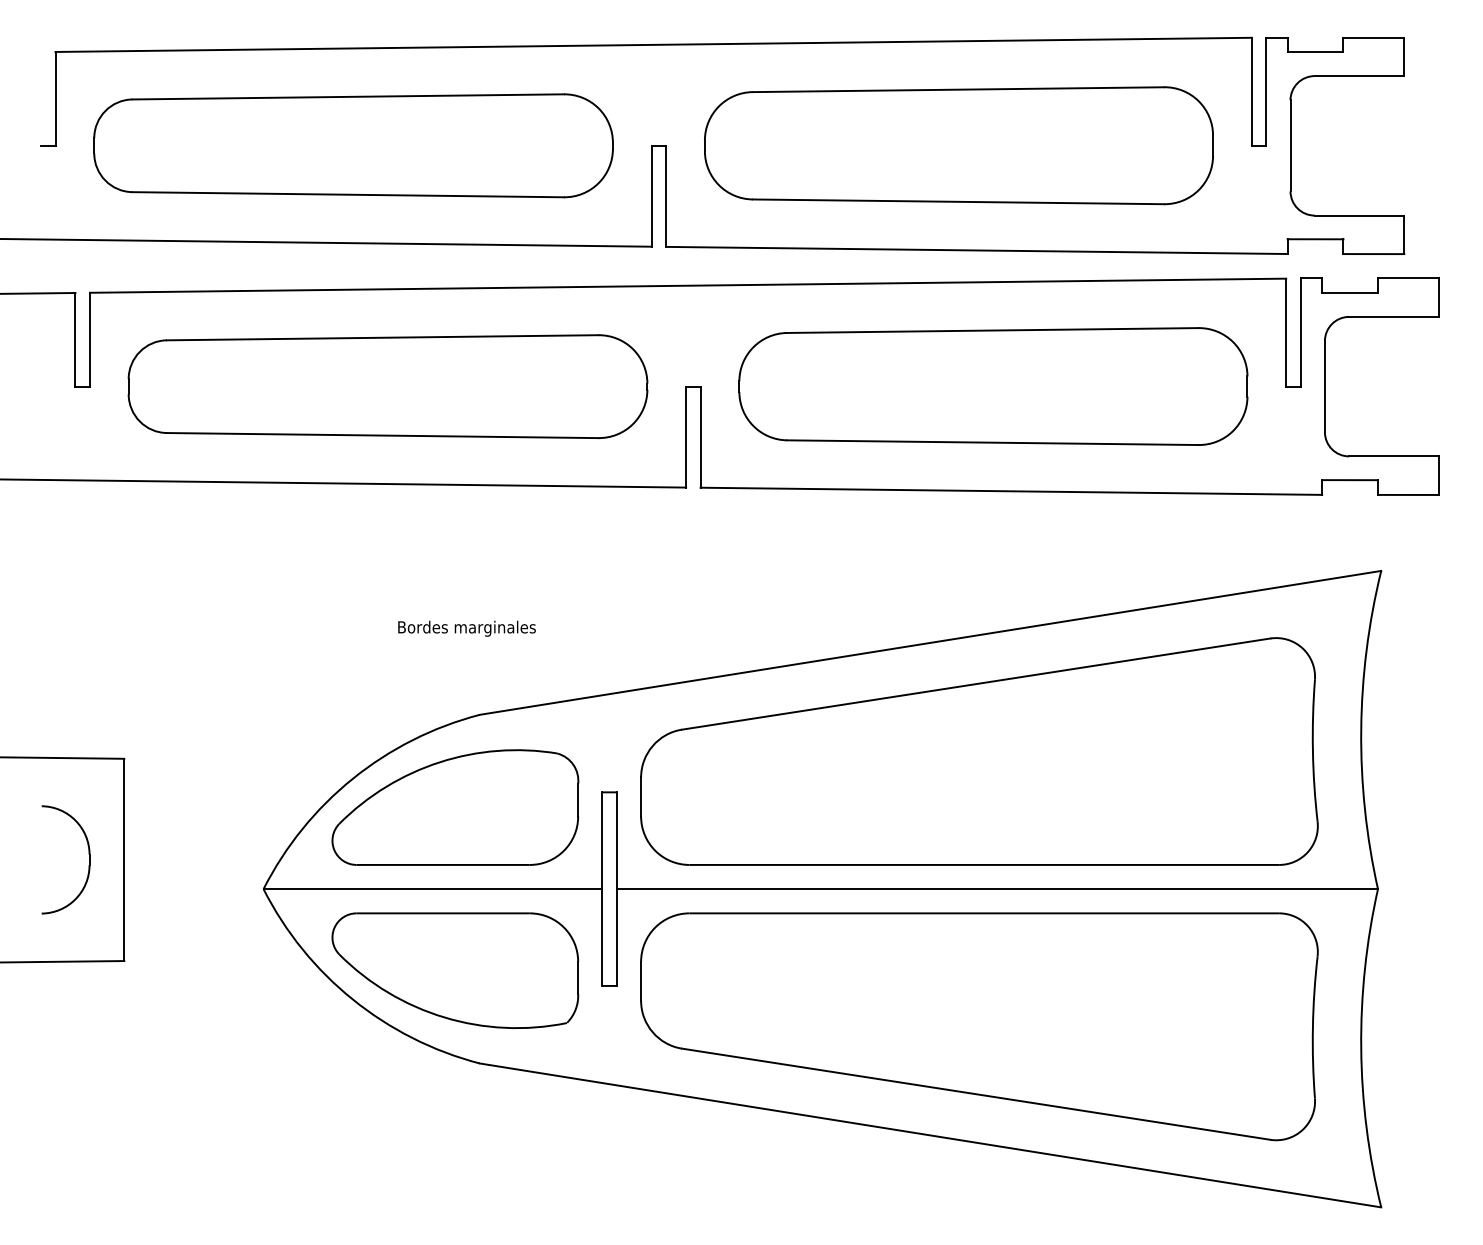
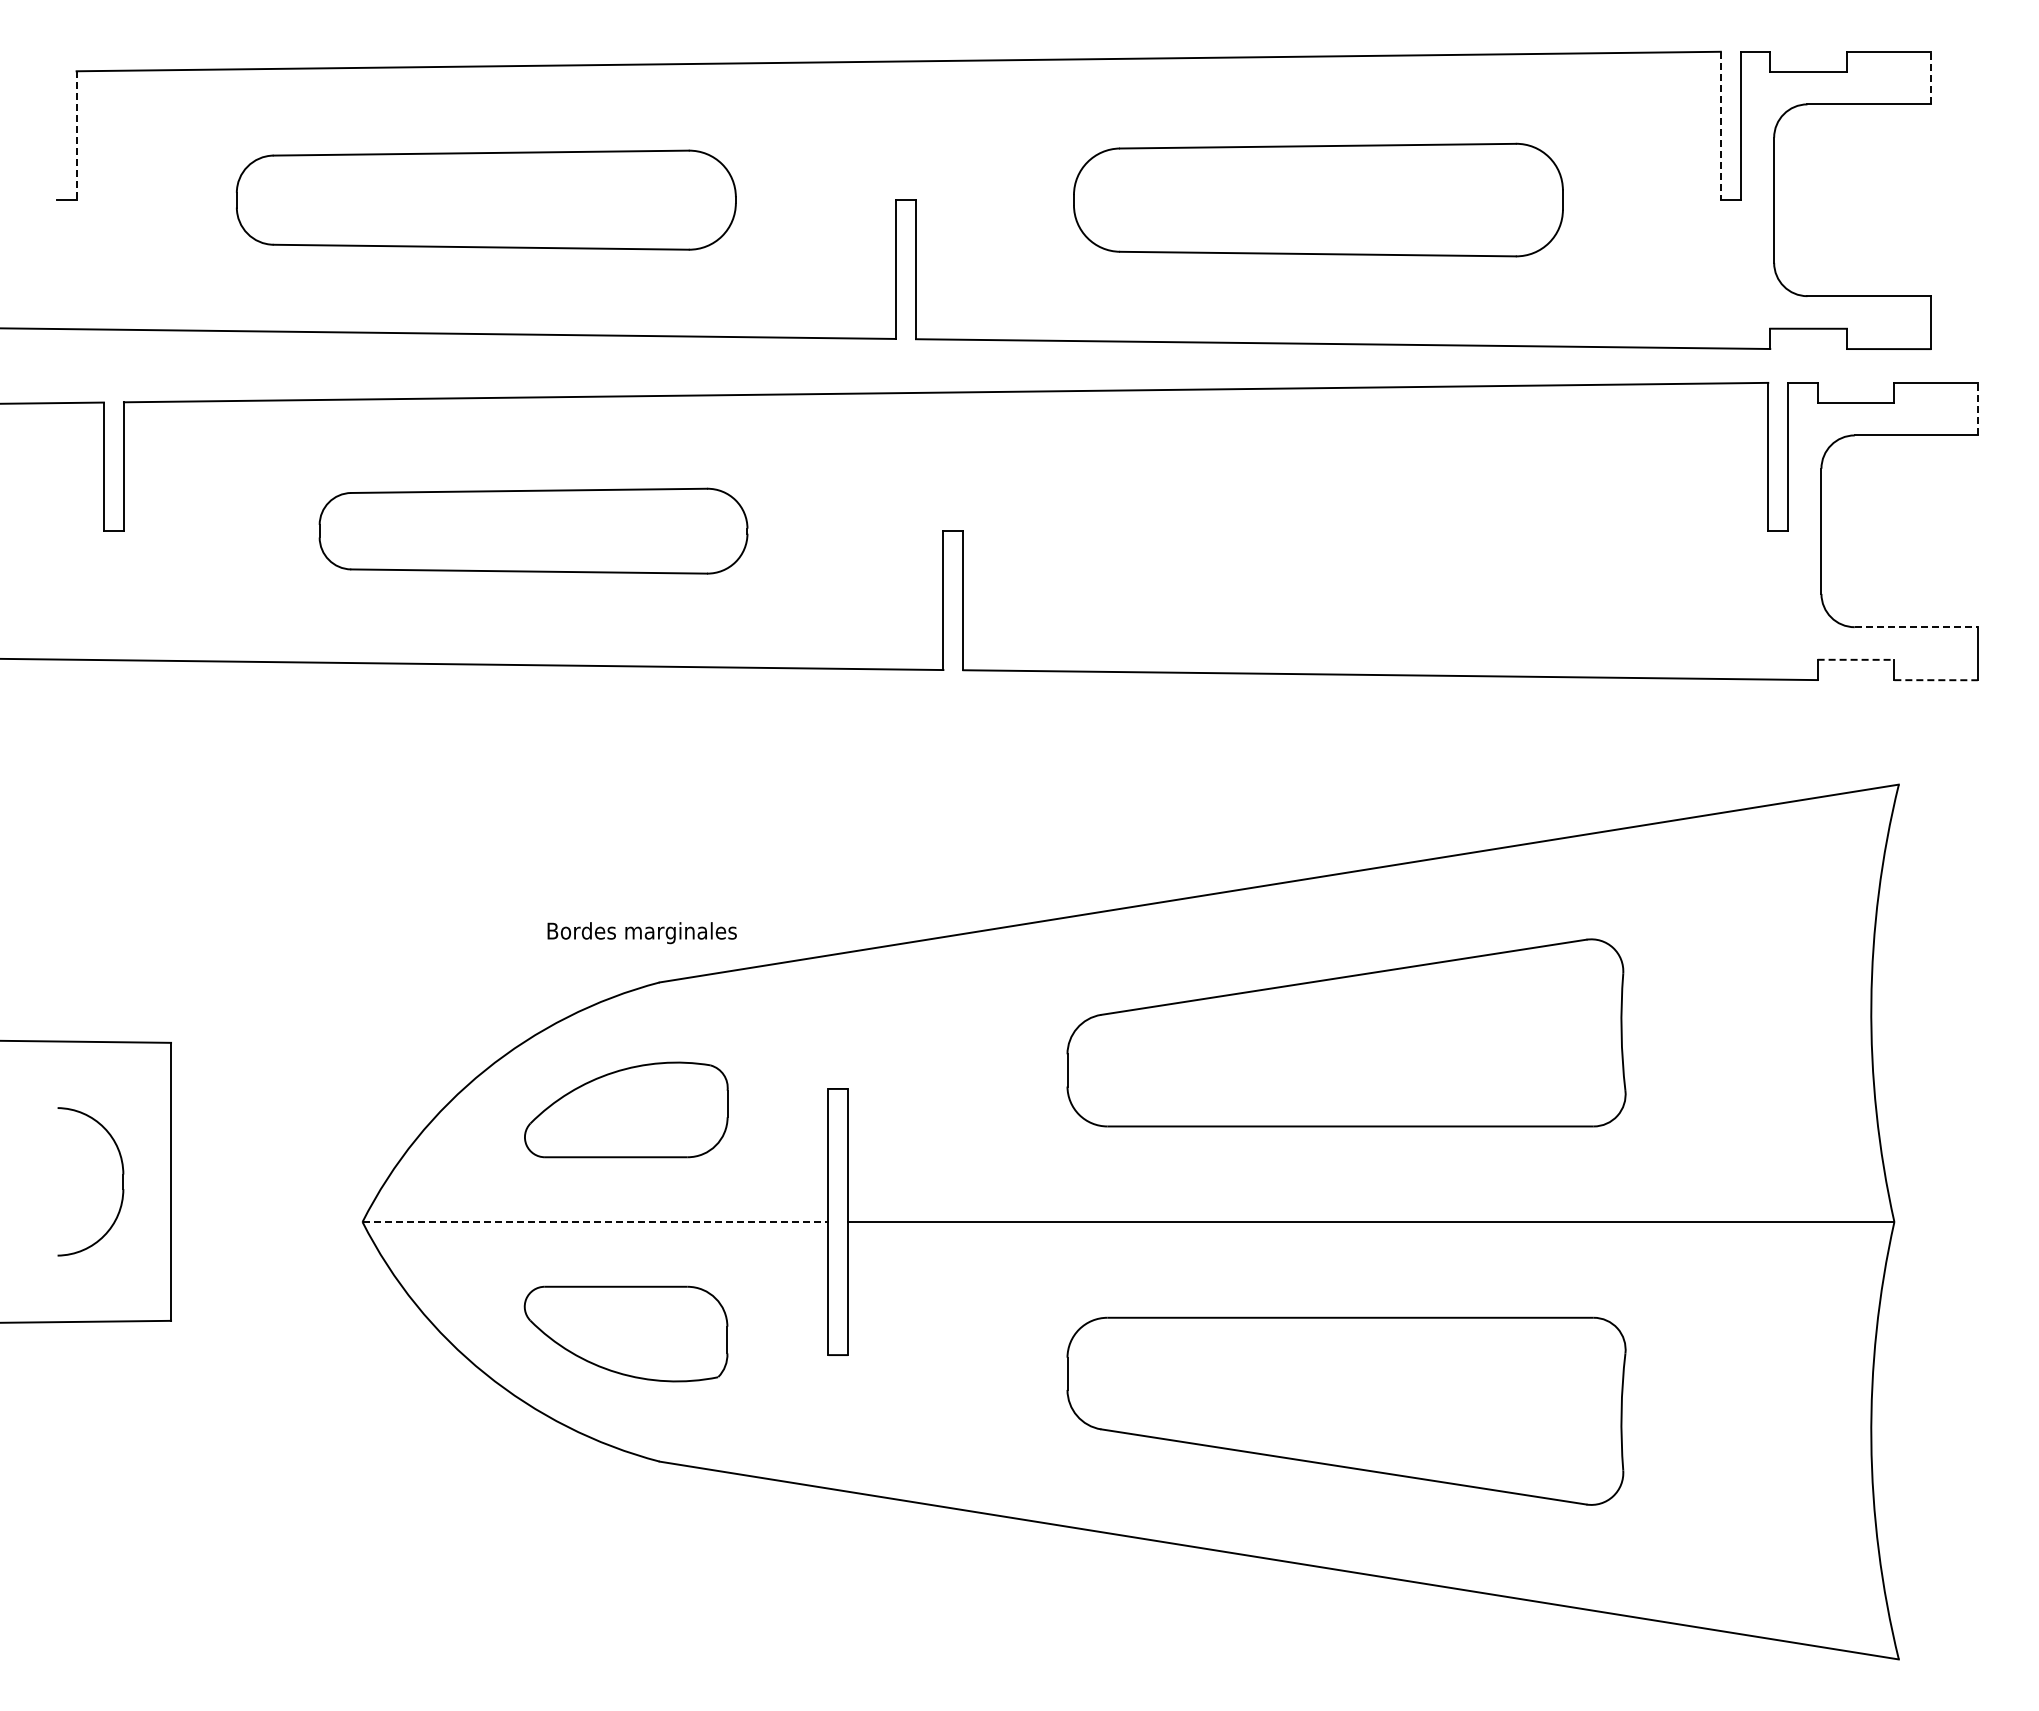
line: (1404, 56) -> (1930, 77), solid -> dashed
line: (1251, 92) -> (1720, 126), solid -> dashed
line: (55, 98) -> (76, 135), solid -> dashed
part: (353, 145) -> (486, 199), size x0.7
part: (959, 145) -> (1318, 199), size x0.7
line: (1438, 297) -> (1977, 408), solid -> dashed
part: (387, 386) -> (533, 530), size x0.6
part: (993, 386) -> (1365, 530), removed
line: (1394, 456) -> (1916, 627), solid -> dashed
line: (1350, 479) -> (1856, 659), solid -> dashed
line: (1408, 495) -> (1936, 680), solid -> dashed
text: (466, 629) -> (641, 933), moved
part: (979, 751) -> (1346, 1032), size x0.6
part: (455, 807) -> (626, 1109), size x0.6
line: (433, 889) -> (595, 1222), solid -> dashed
part: (454, 970) -> (625, 1333), size x0.6
part: (979, 1026) -> (1346, 1411), size x0.6

